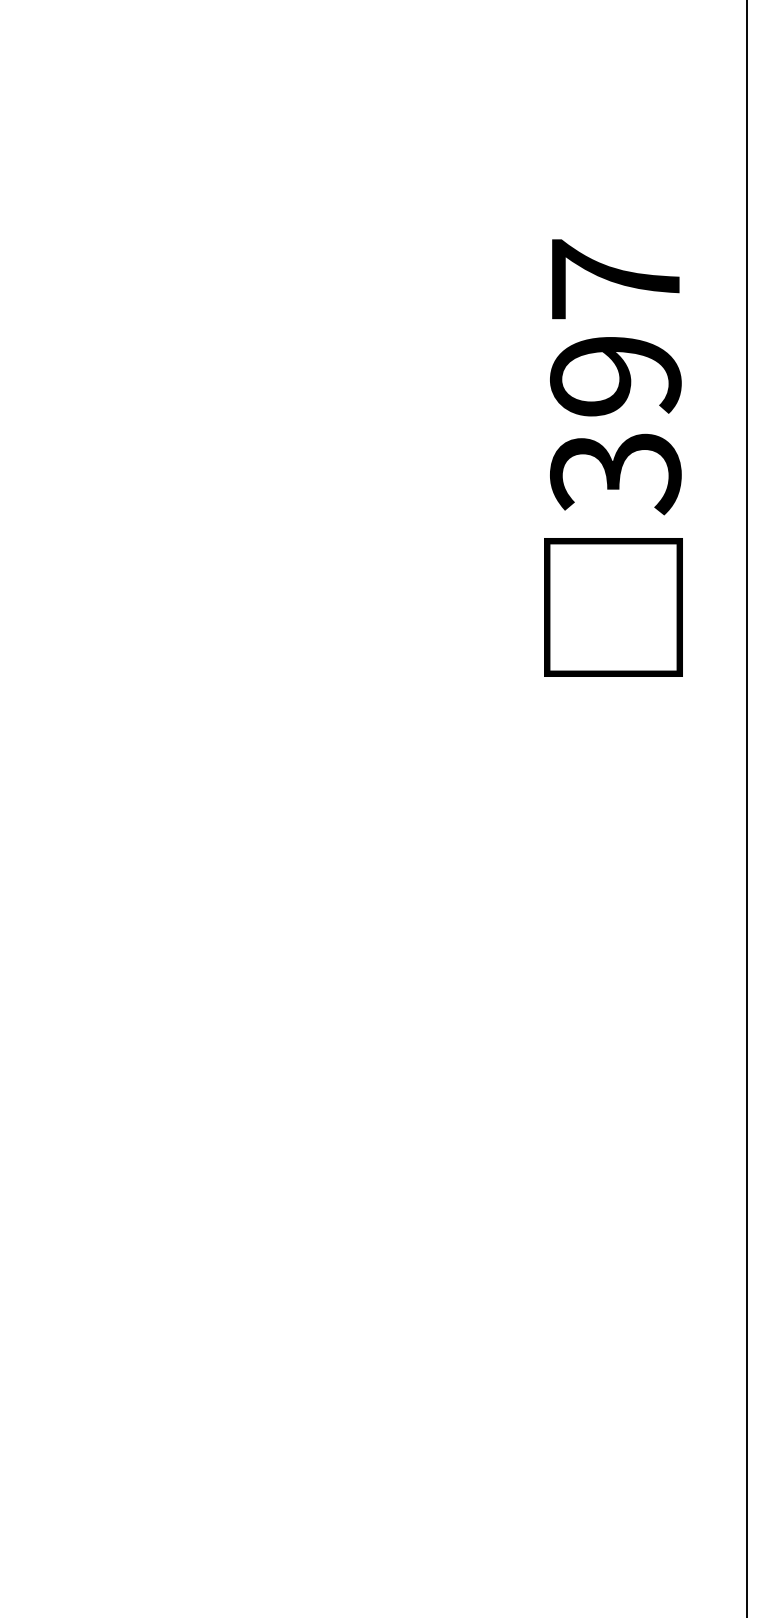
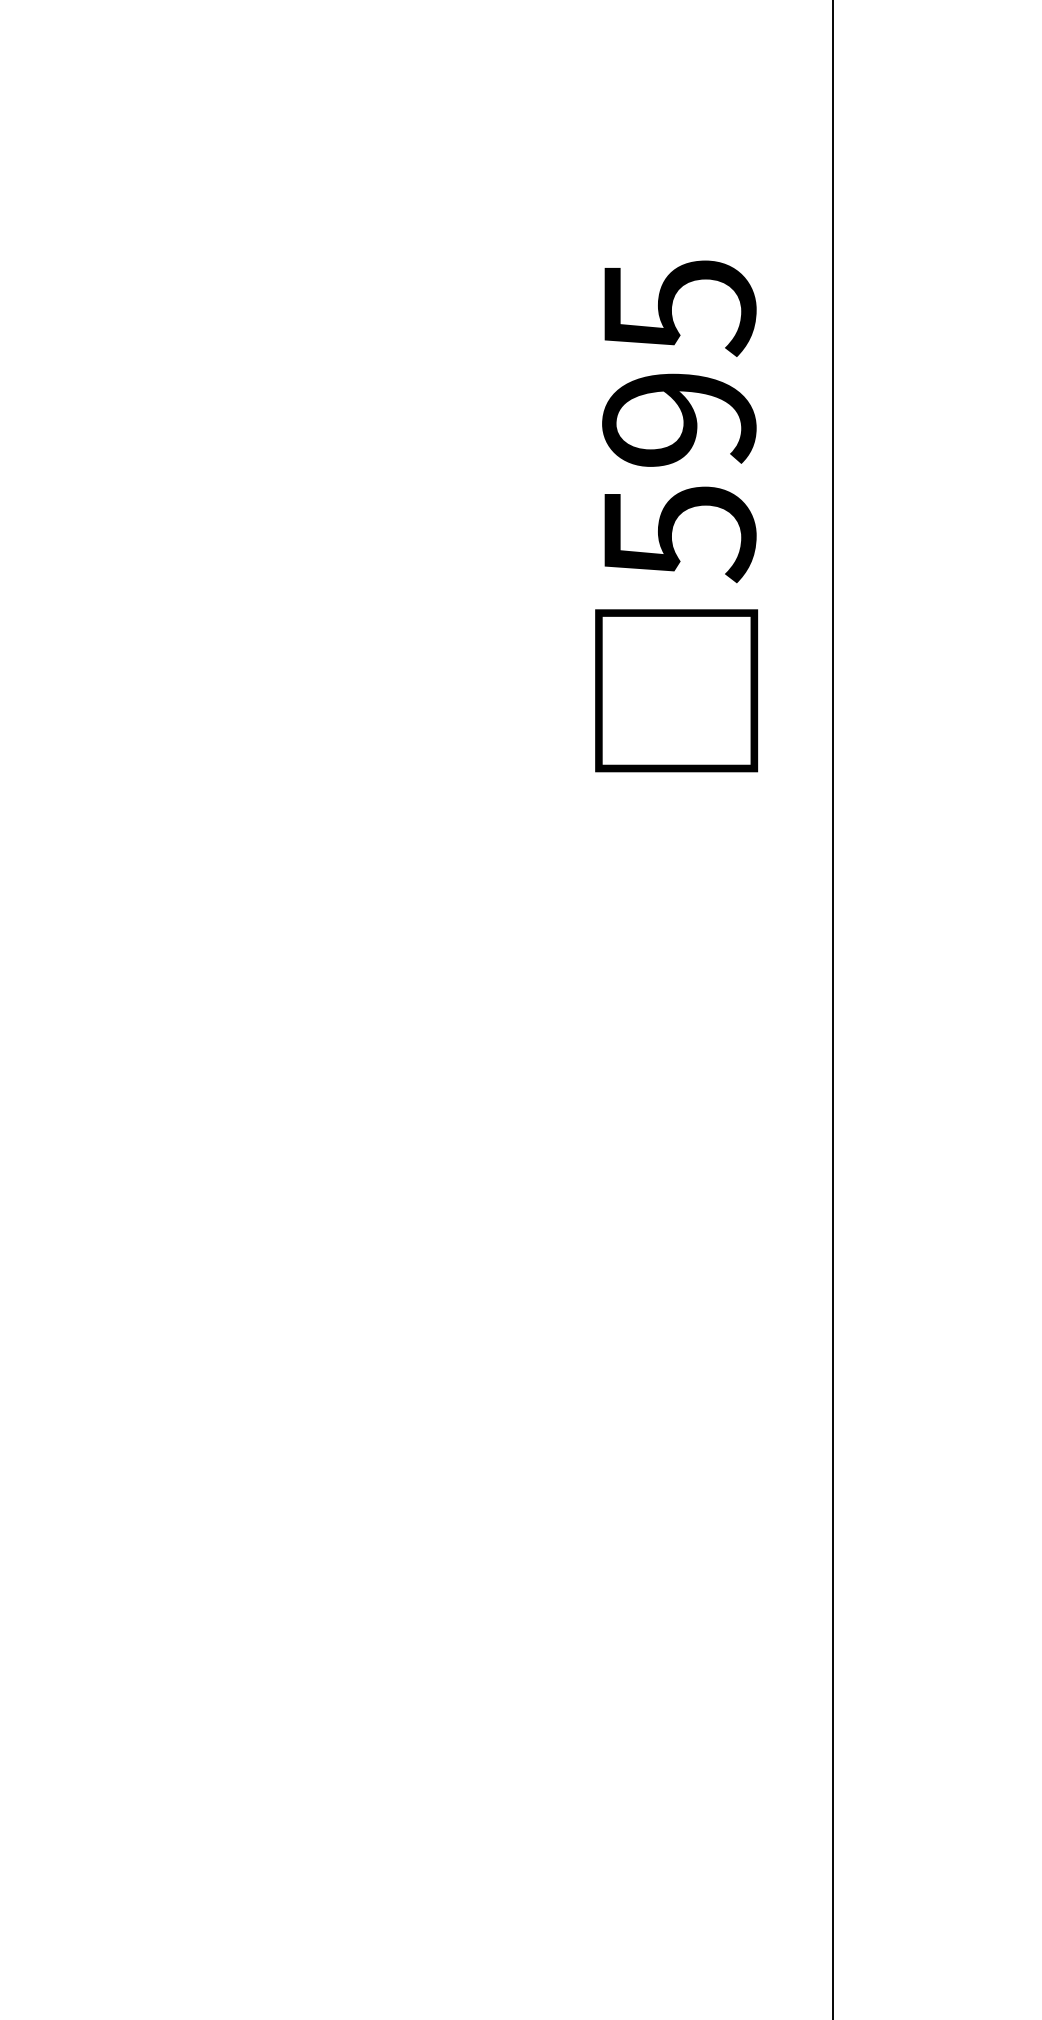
text: (615, 377) -> (679, 421), 397 -> 595

